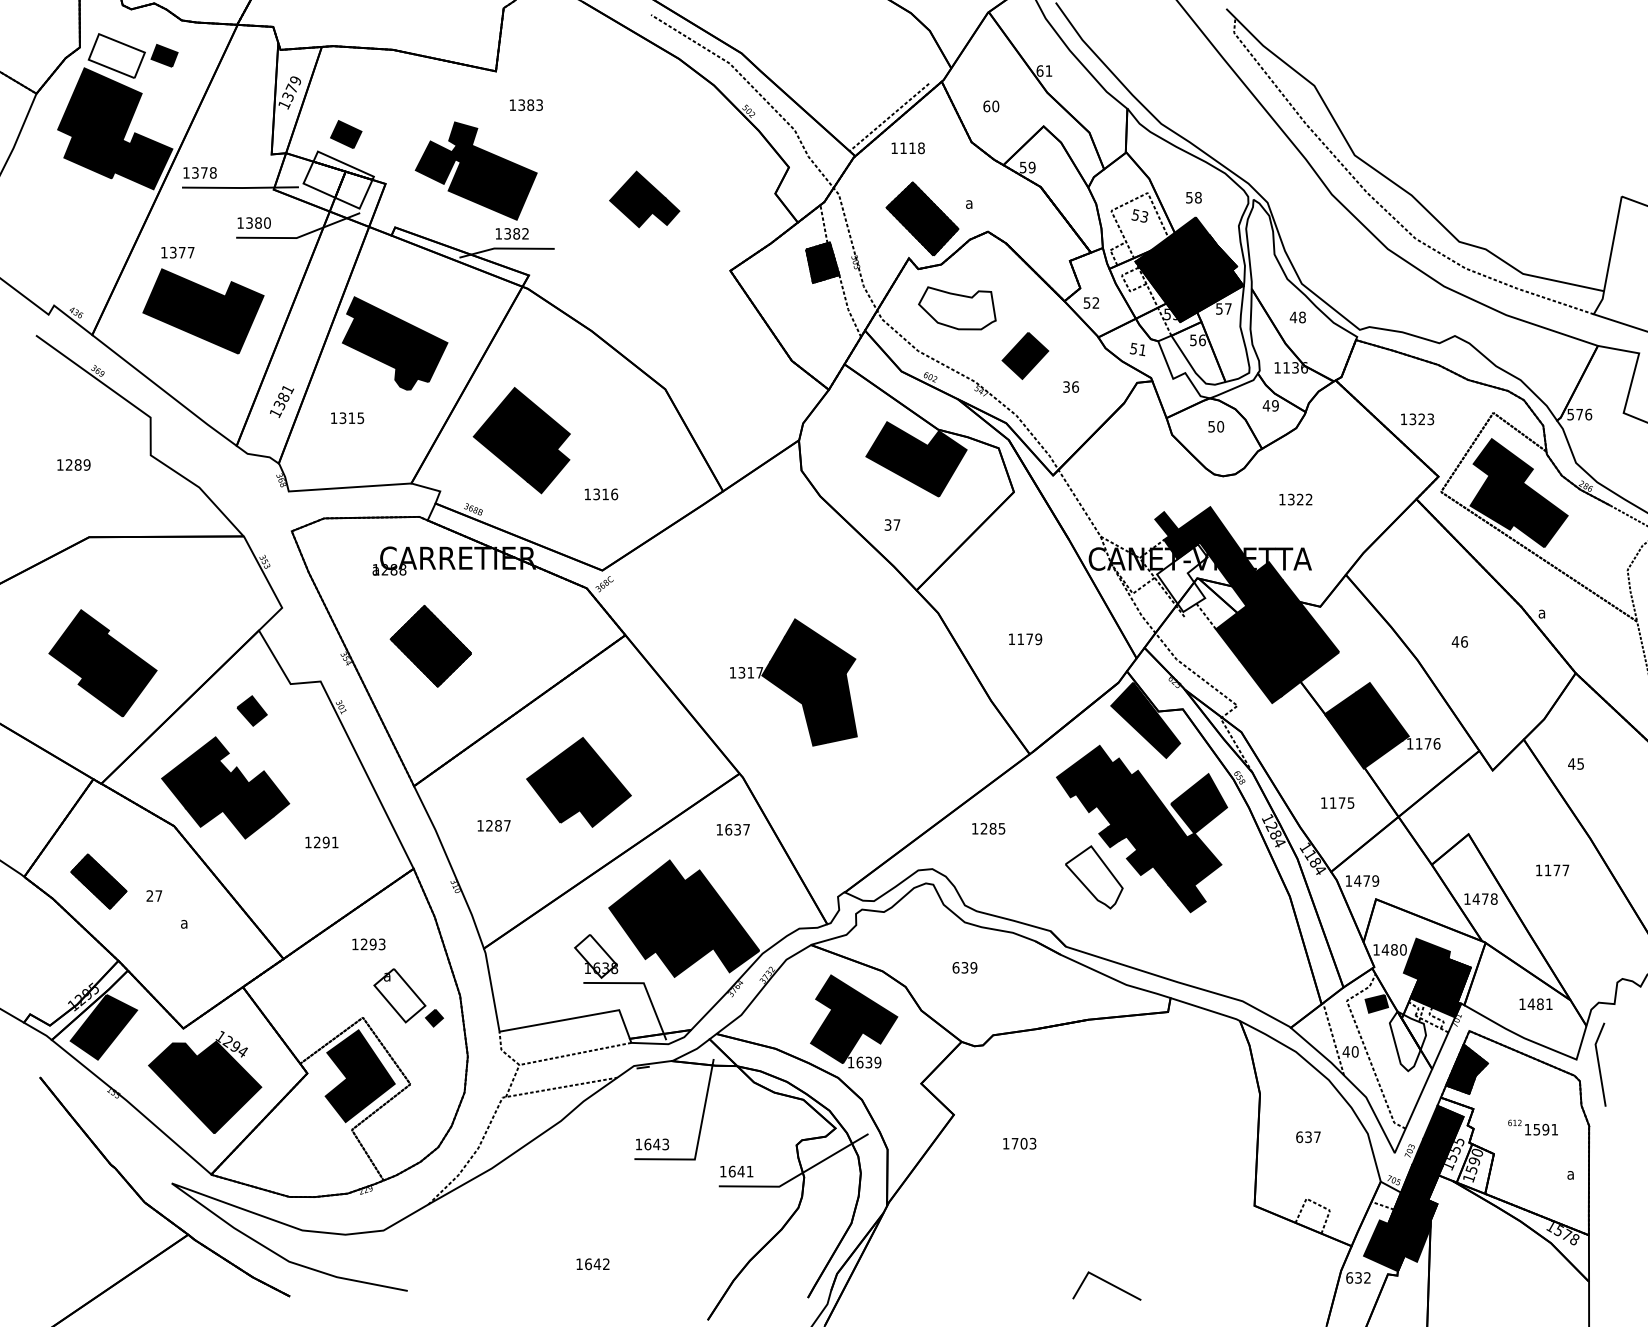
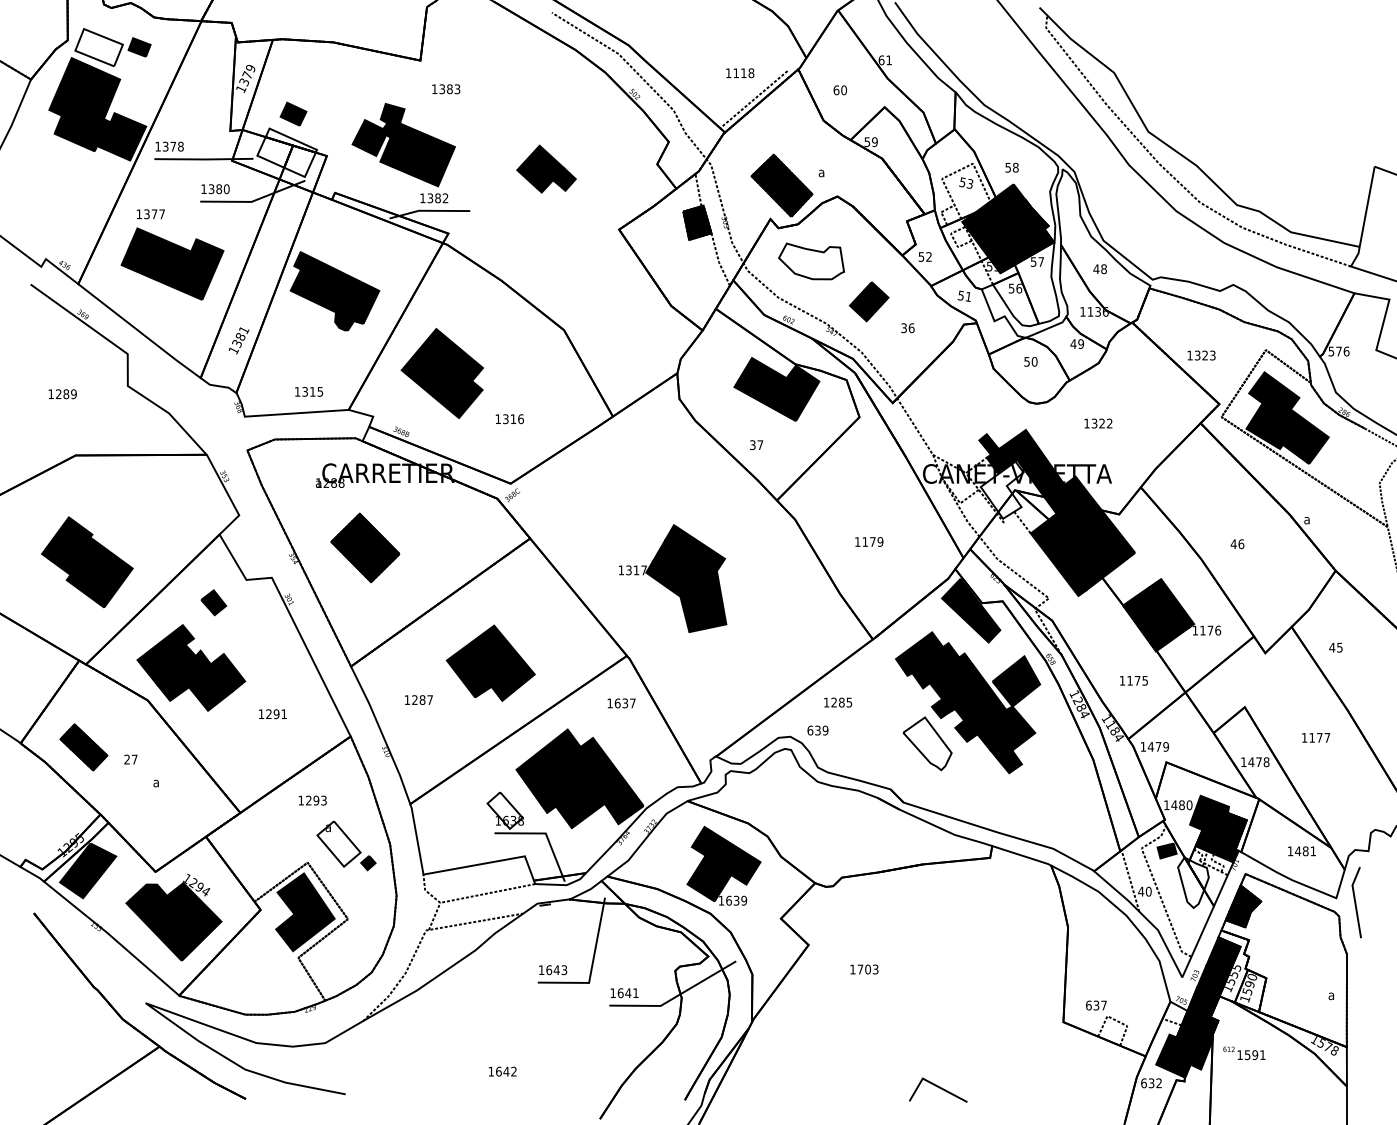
text: (907, 148) -> (739, 73), moved
text: (347, 418) -> (309, 392), moved
text: (964, 967) -> (817, 730), moved
text: (1532, 1127) -> (1243, 1053), moved
text: (1308, 1137) -> (1096, 1005), moved

